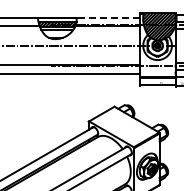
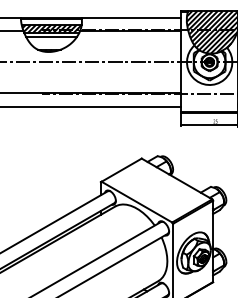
line: (108, 17) -> (132, 17), dashed -> solid

